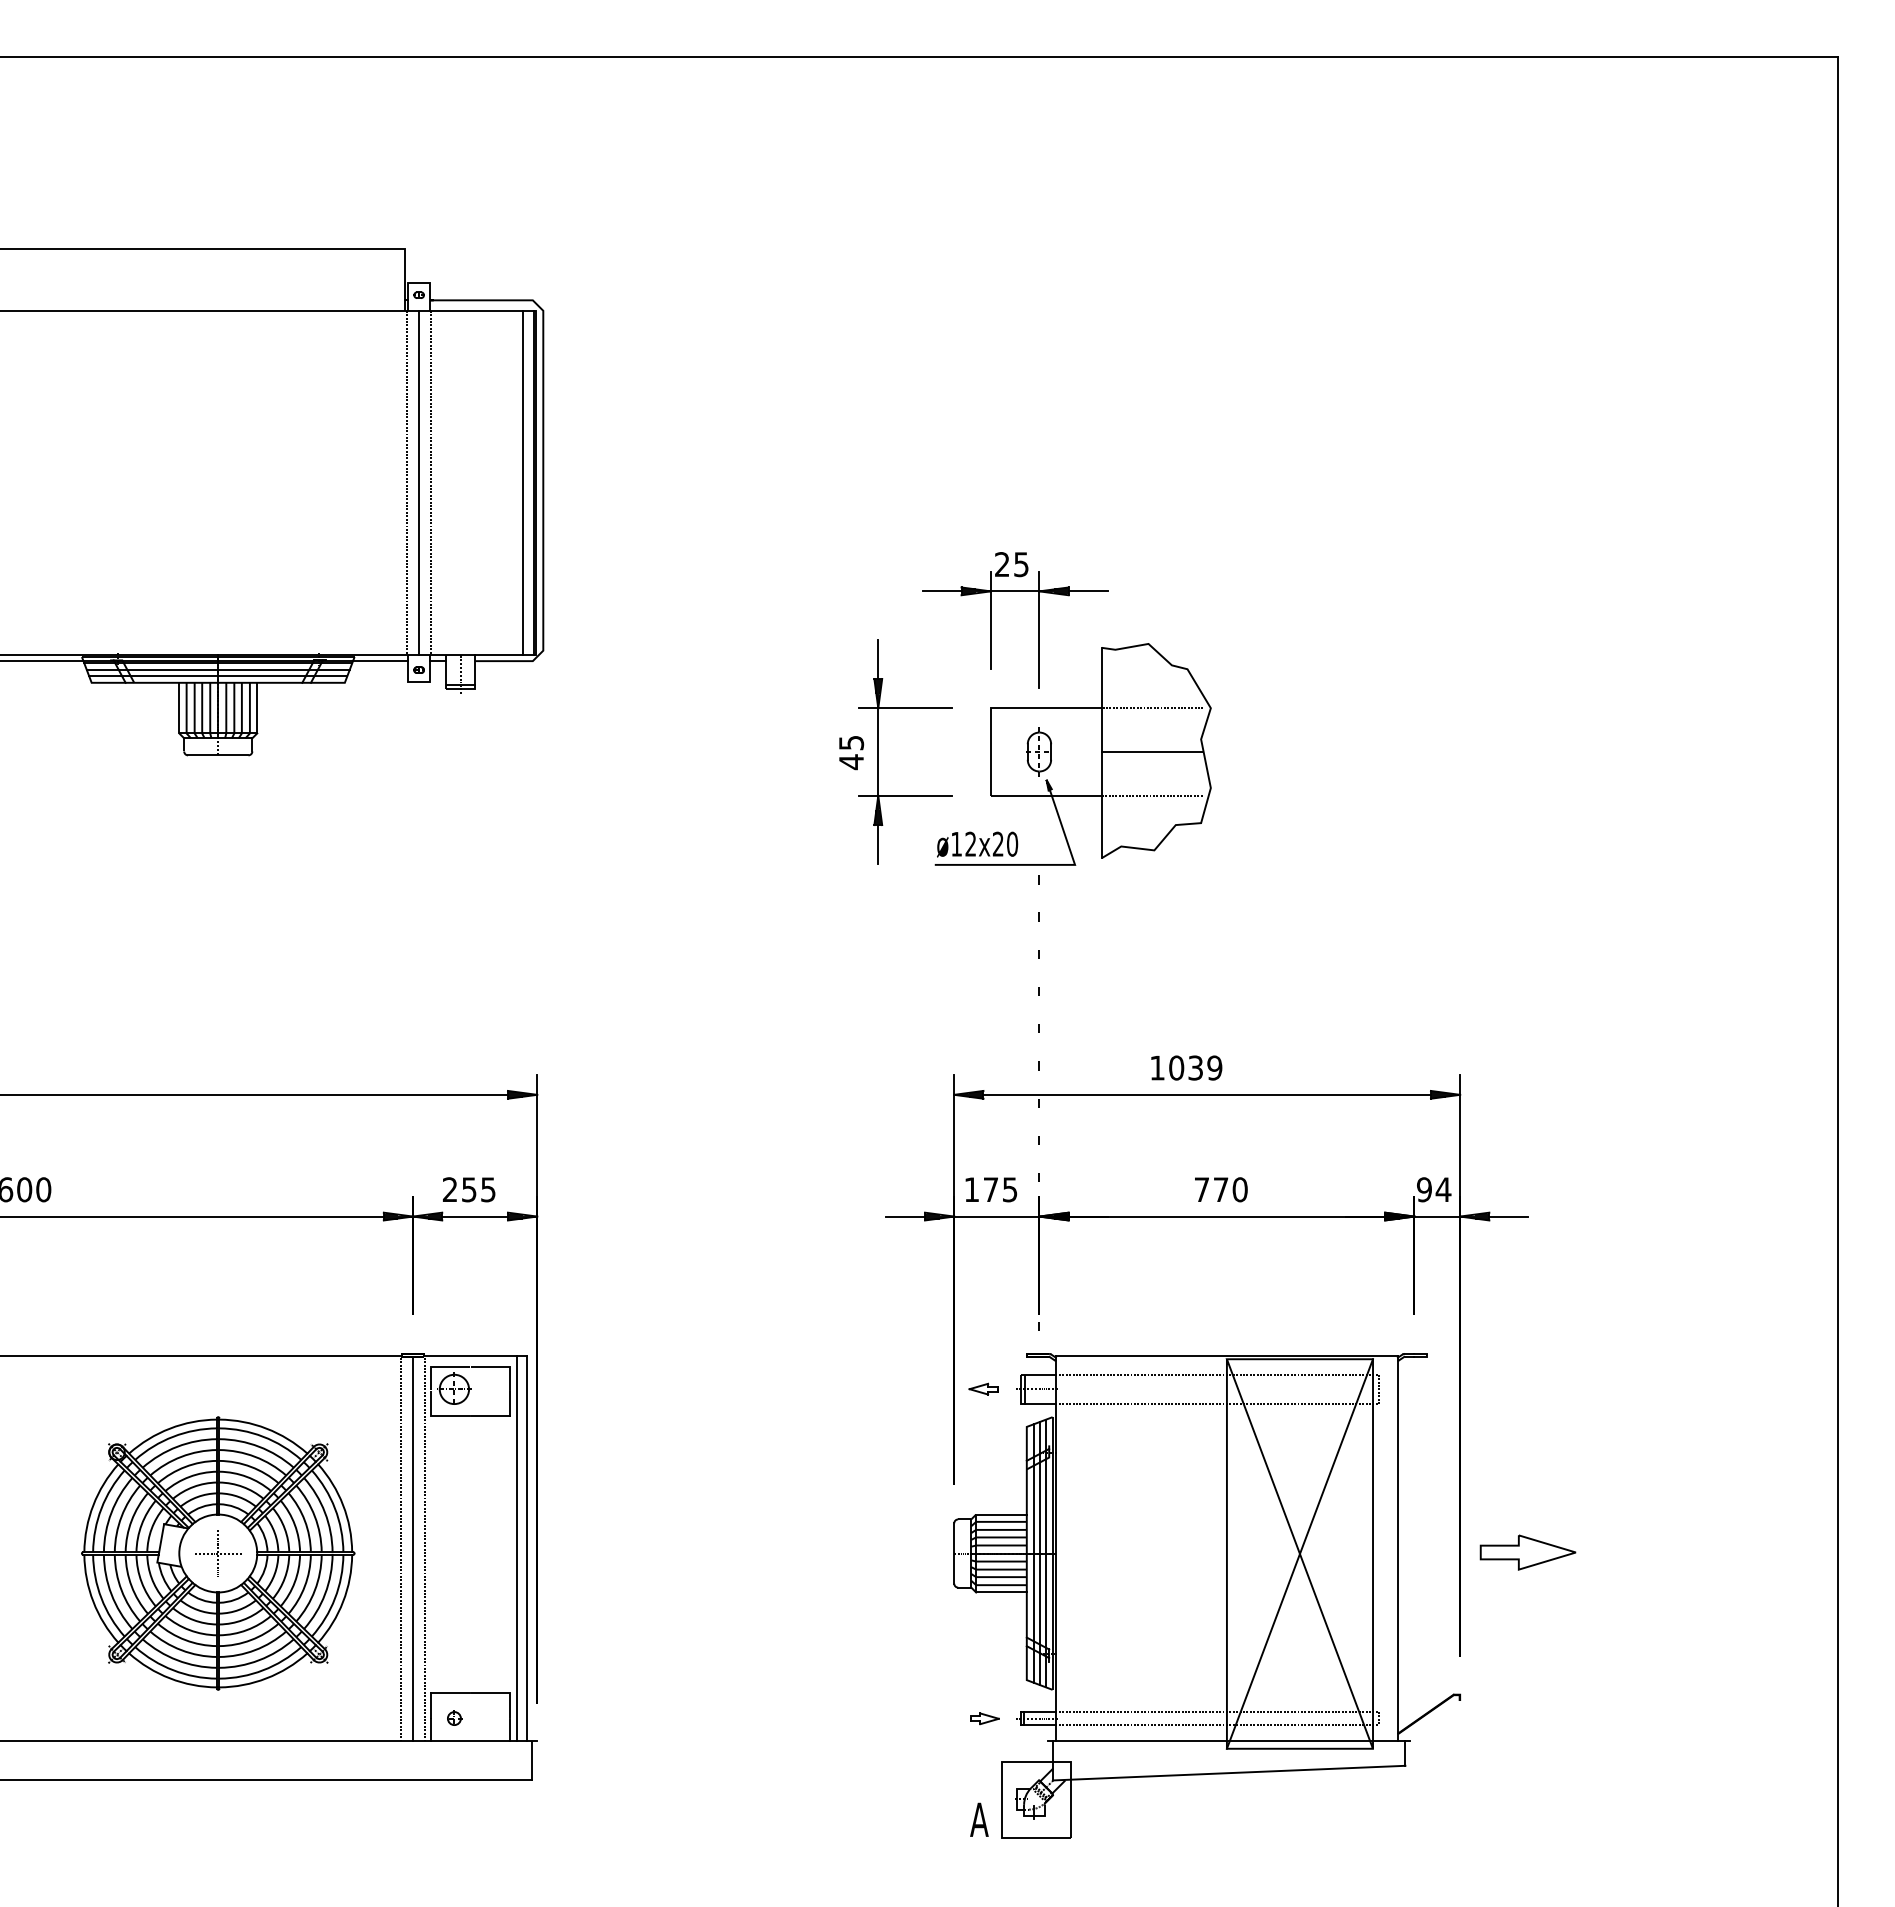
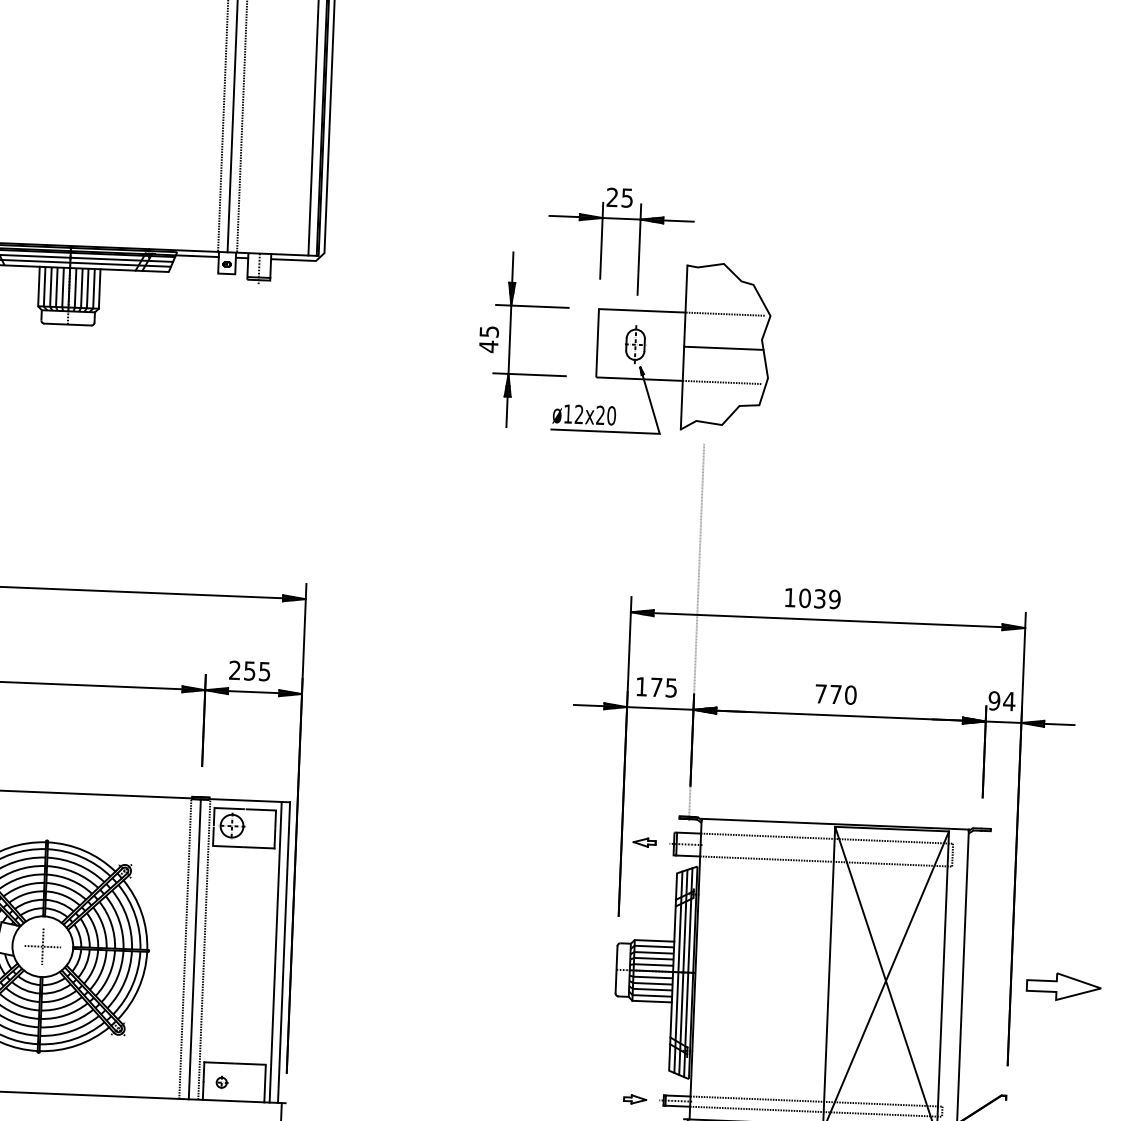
part: (1025, 708) -> (626, 310), moved

